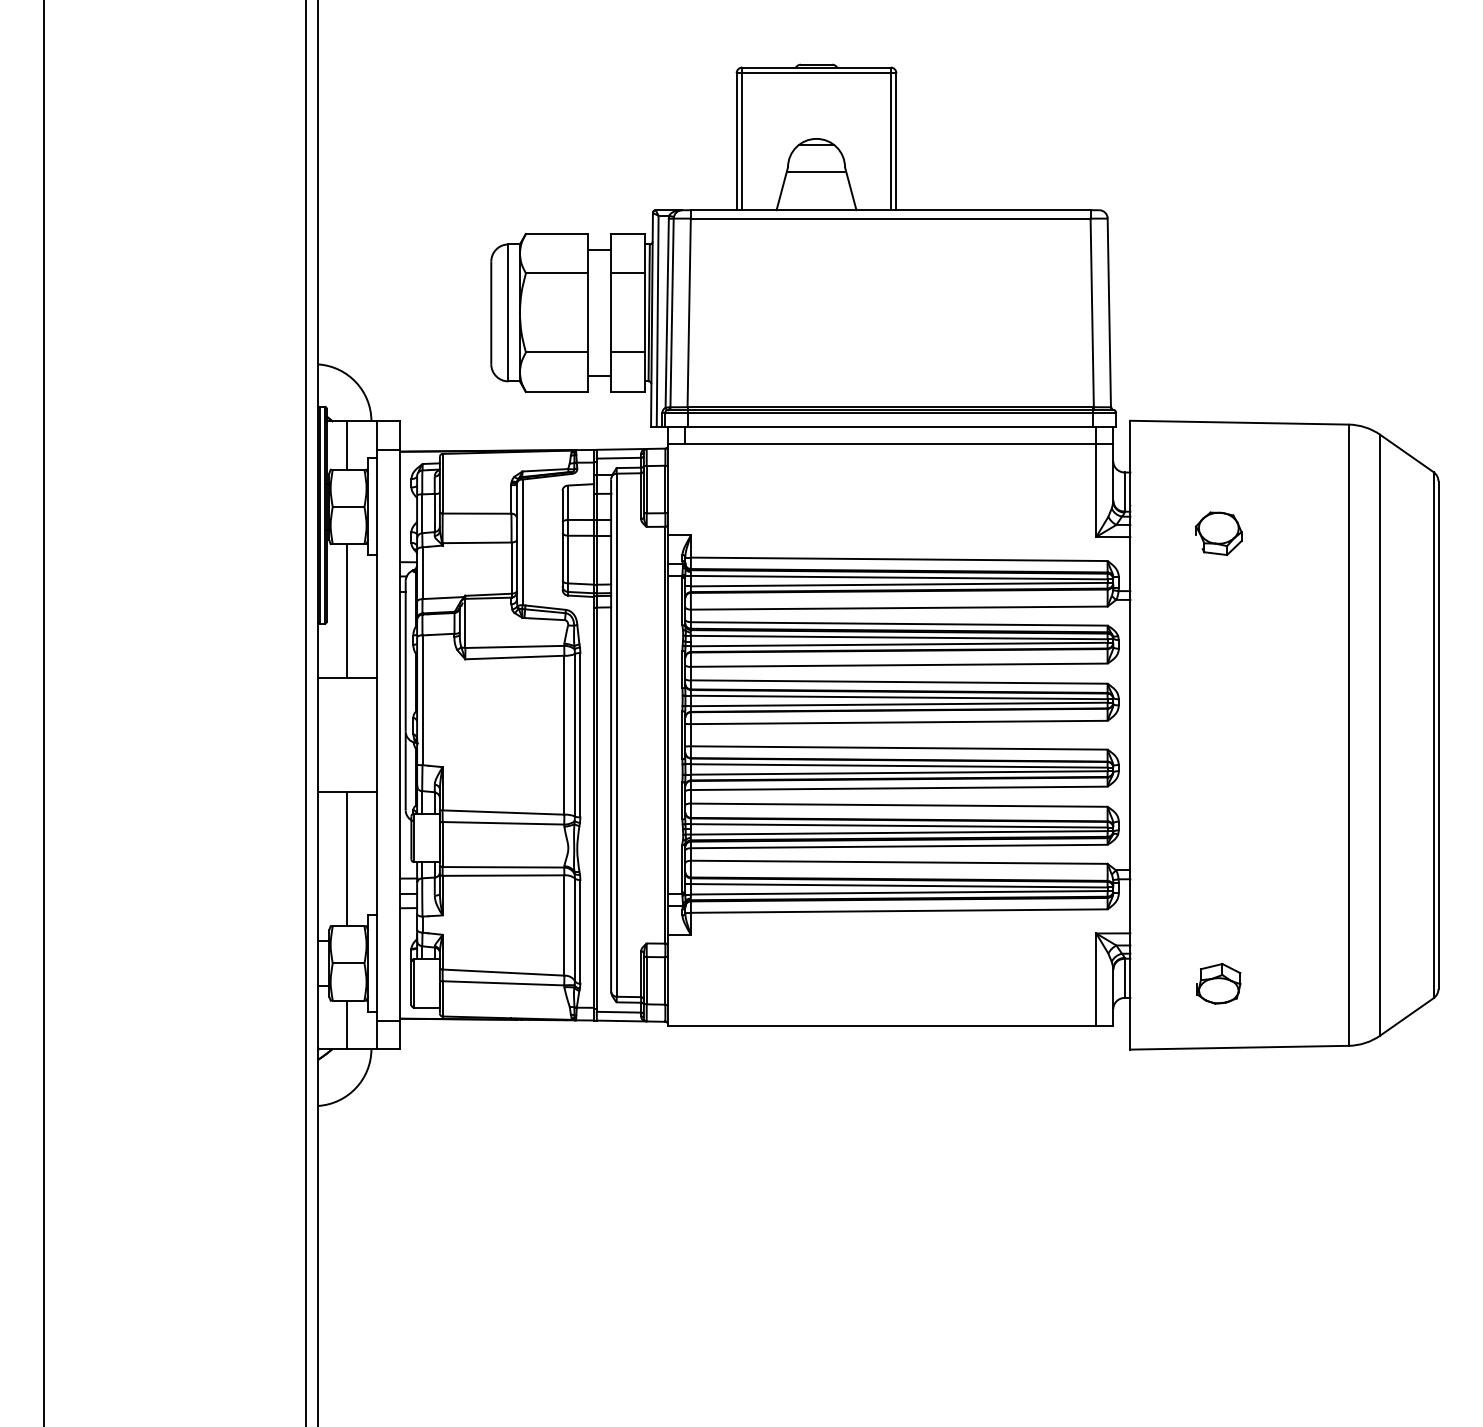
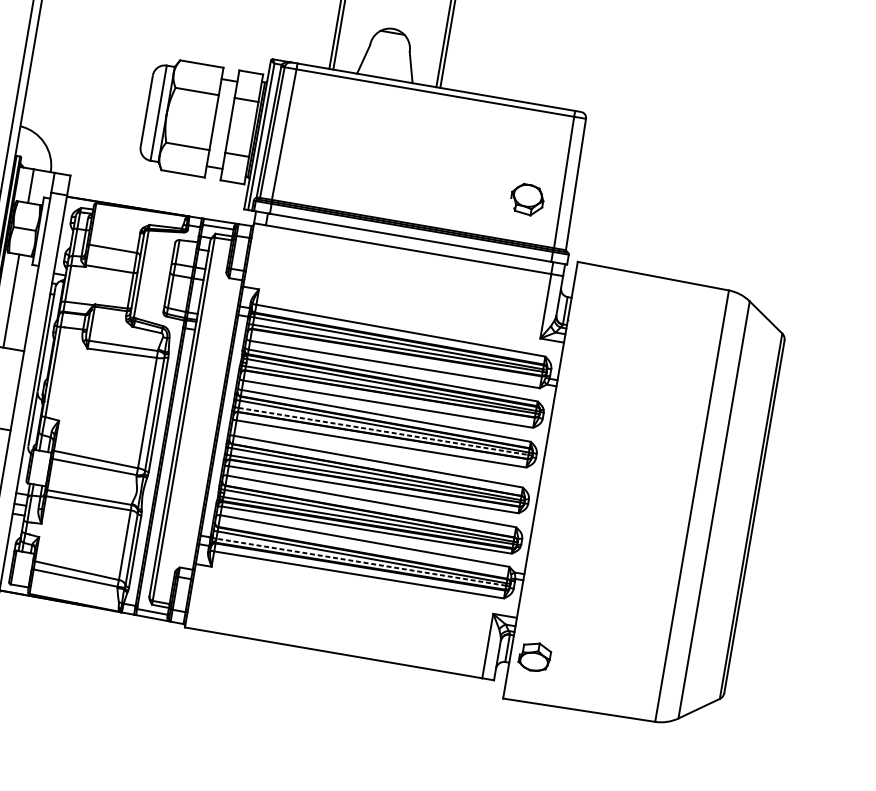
line: (816, 171) -> (389, 51), removed
part: (1218, 533) -> (527, 199), moved
line: (899, 704) -> (383, 431), solid -> dashed
line: (898, 892) -> (360, 561), solid -> dashed
part: (1218, 983) -> (534, 656), moved

